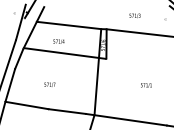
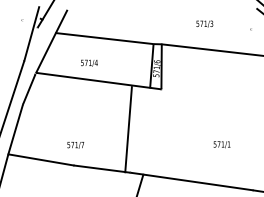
text: (49, 84) -> (75, 144), moved
text: (146, 85) -> (222, 144), moved
line: (96, 86) -> (128, 129), moved

